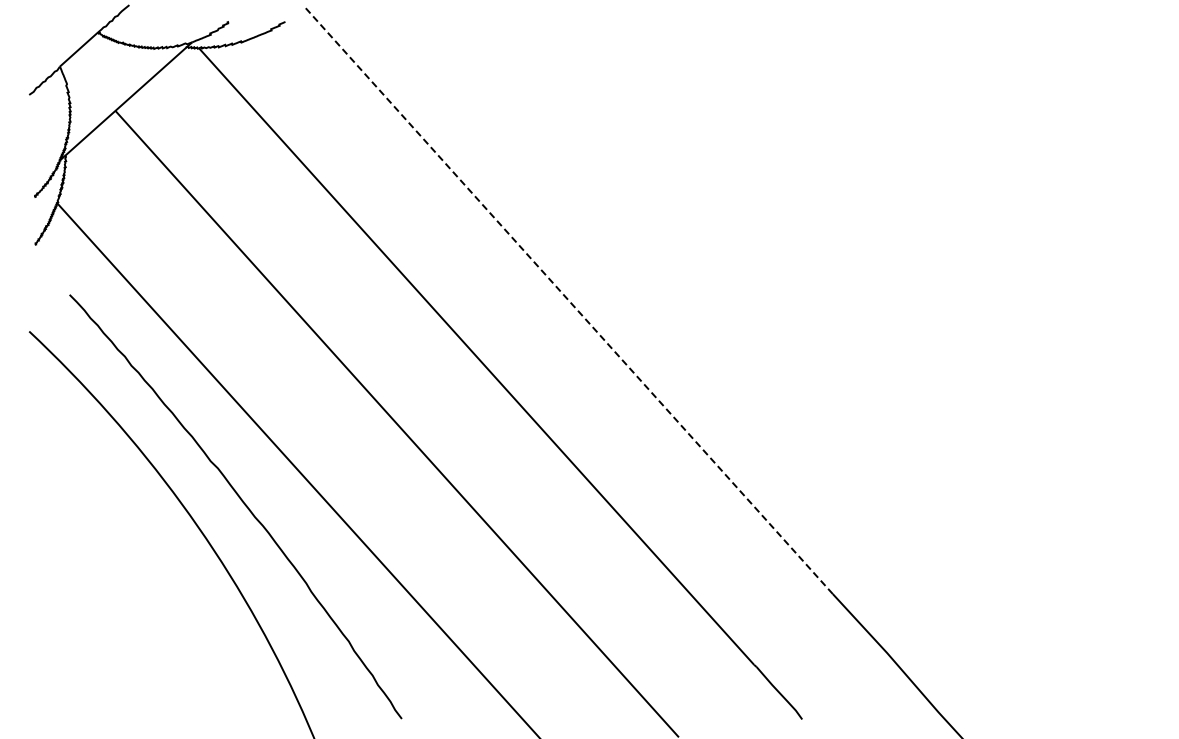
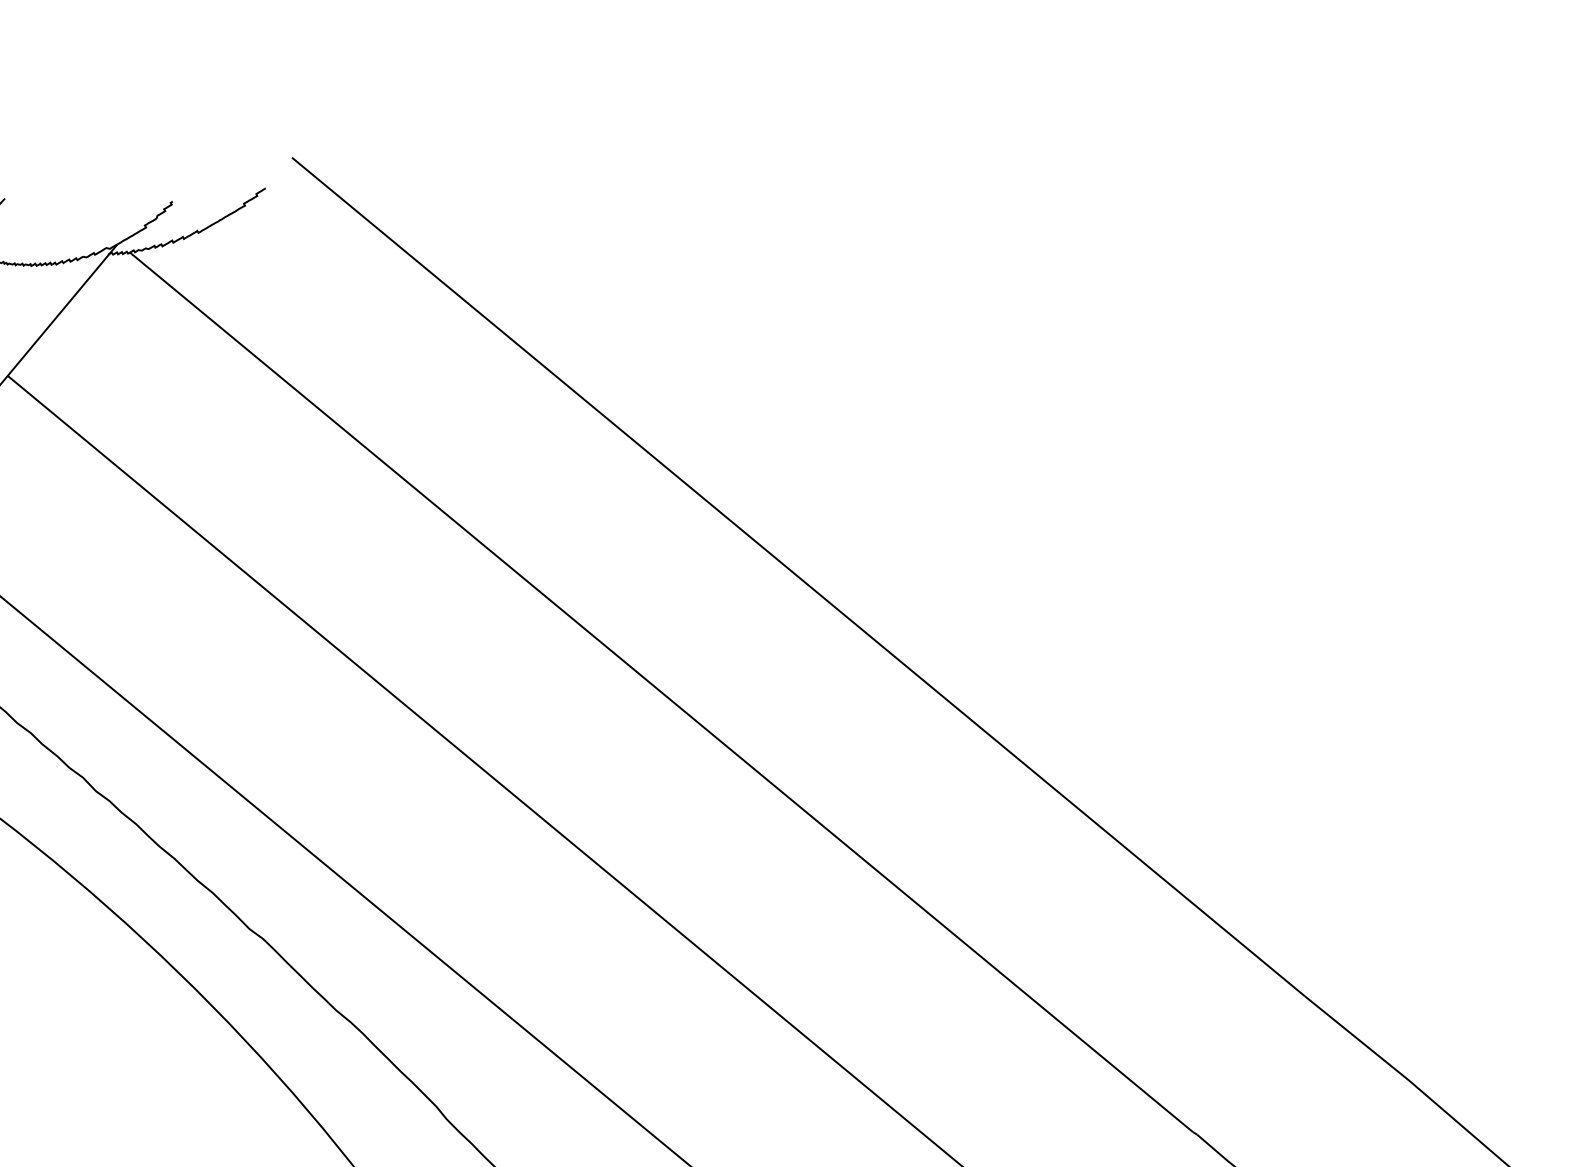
line: (568, 300) -> (798, 577), dashed -> solid

